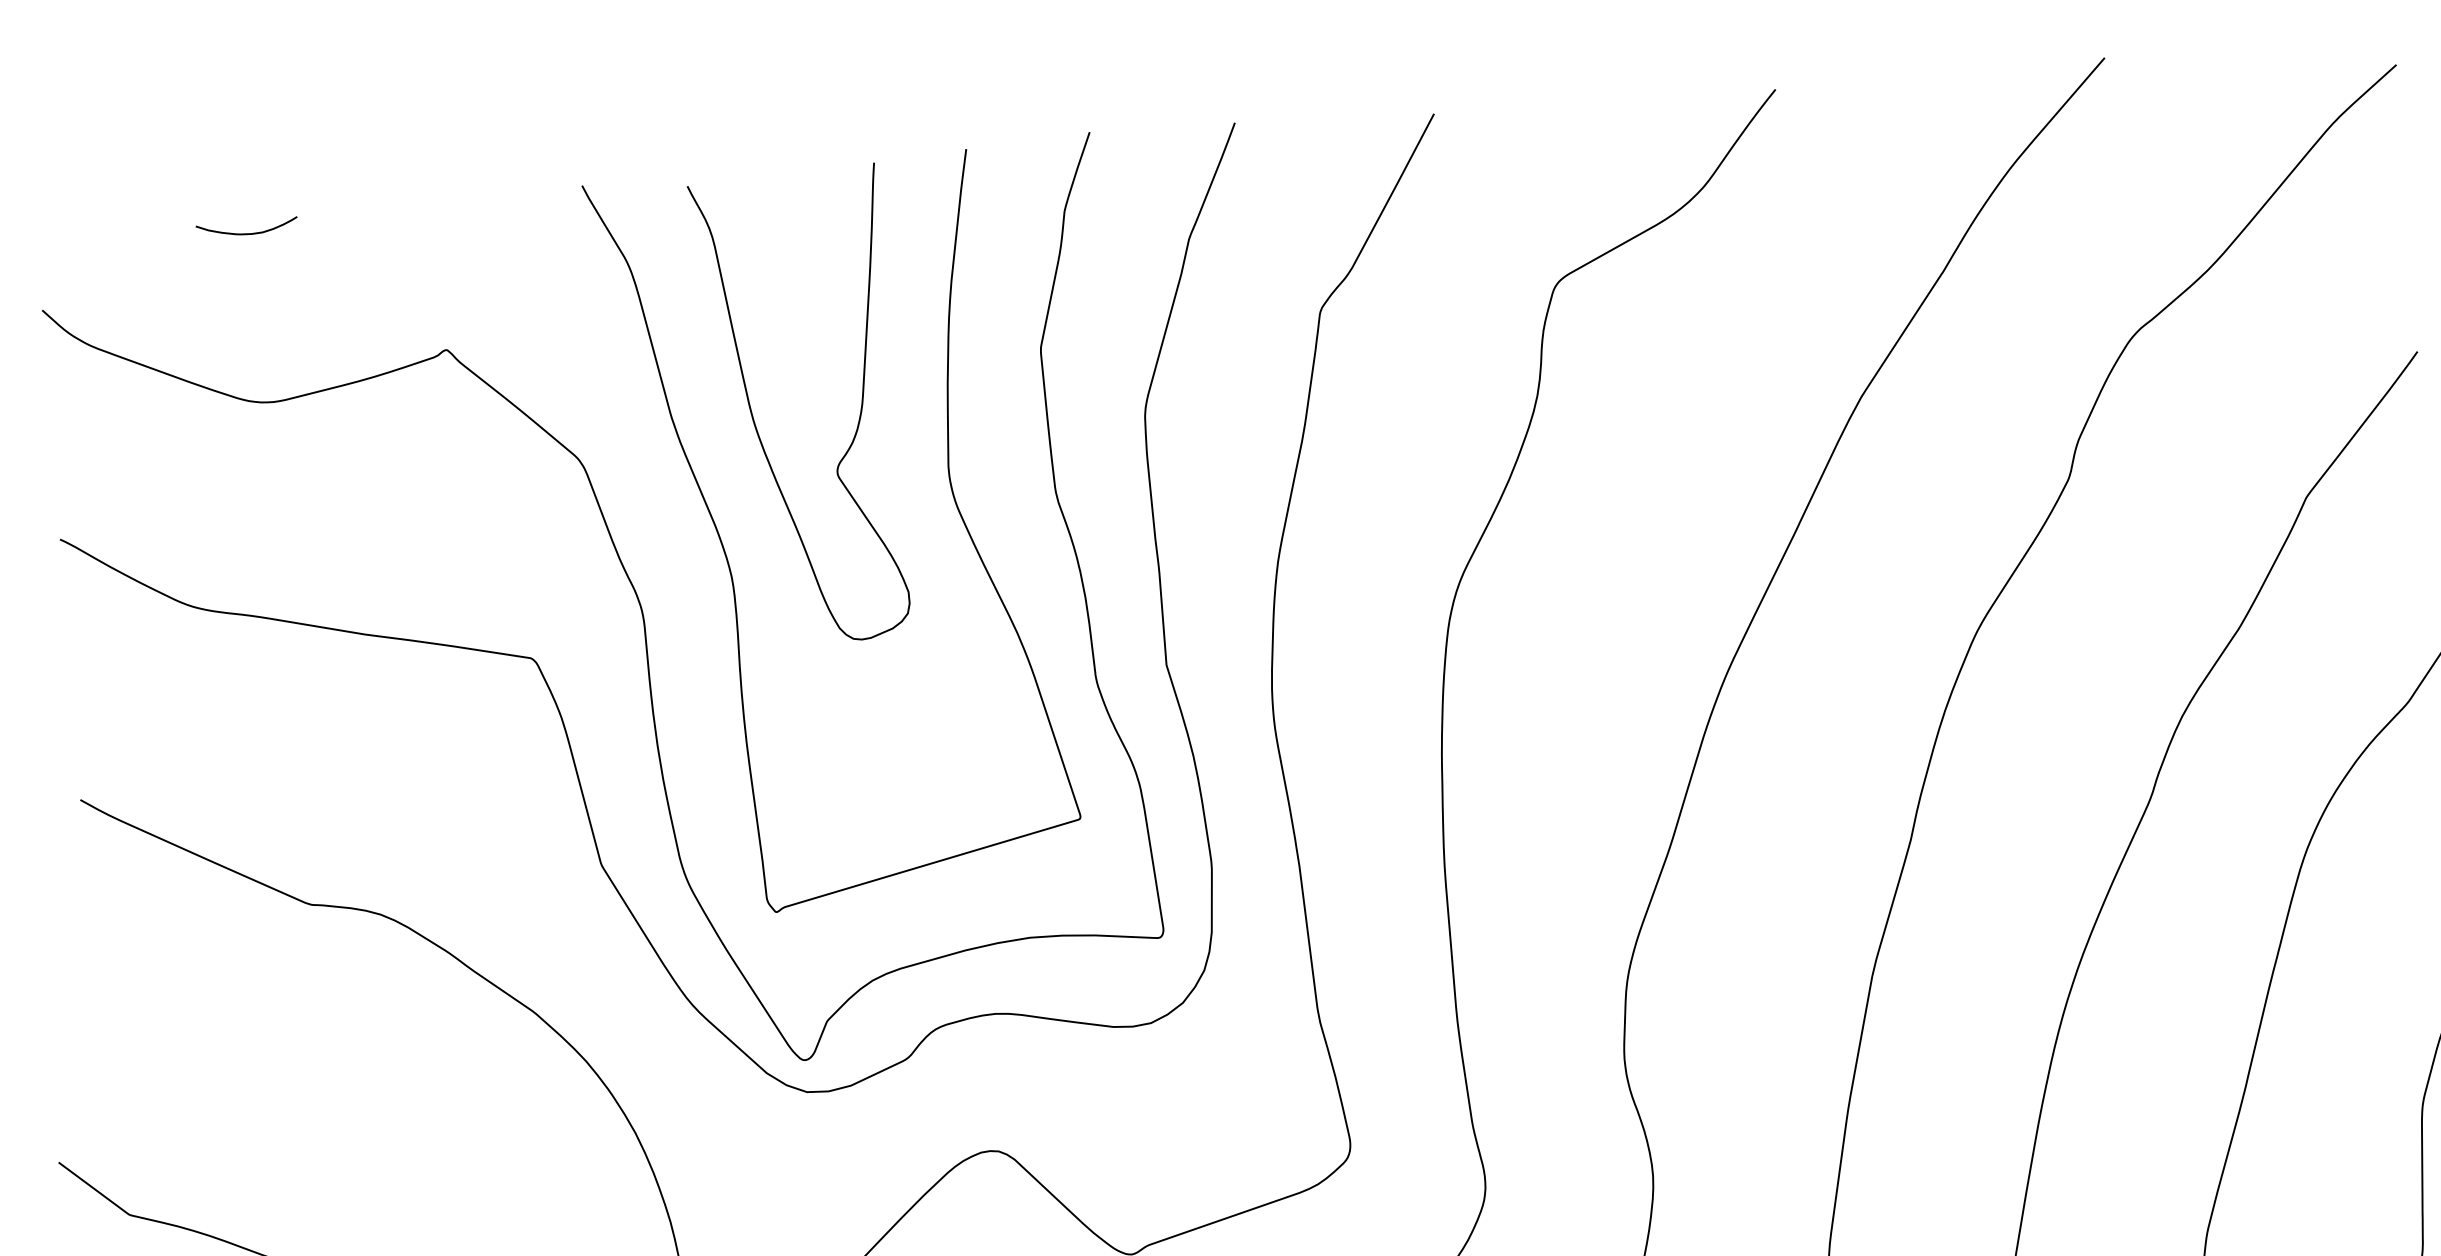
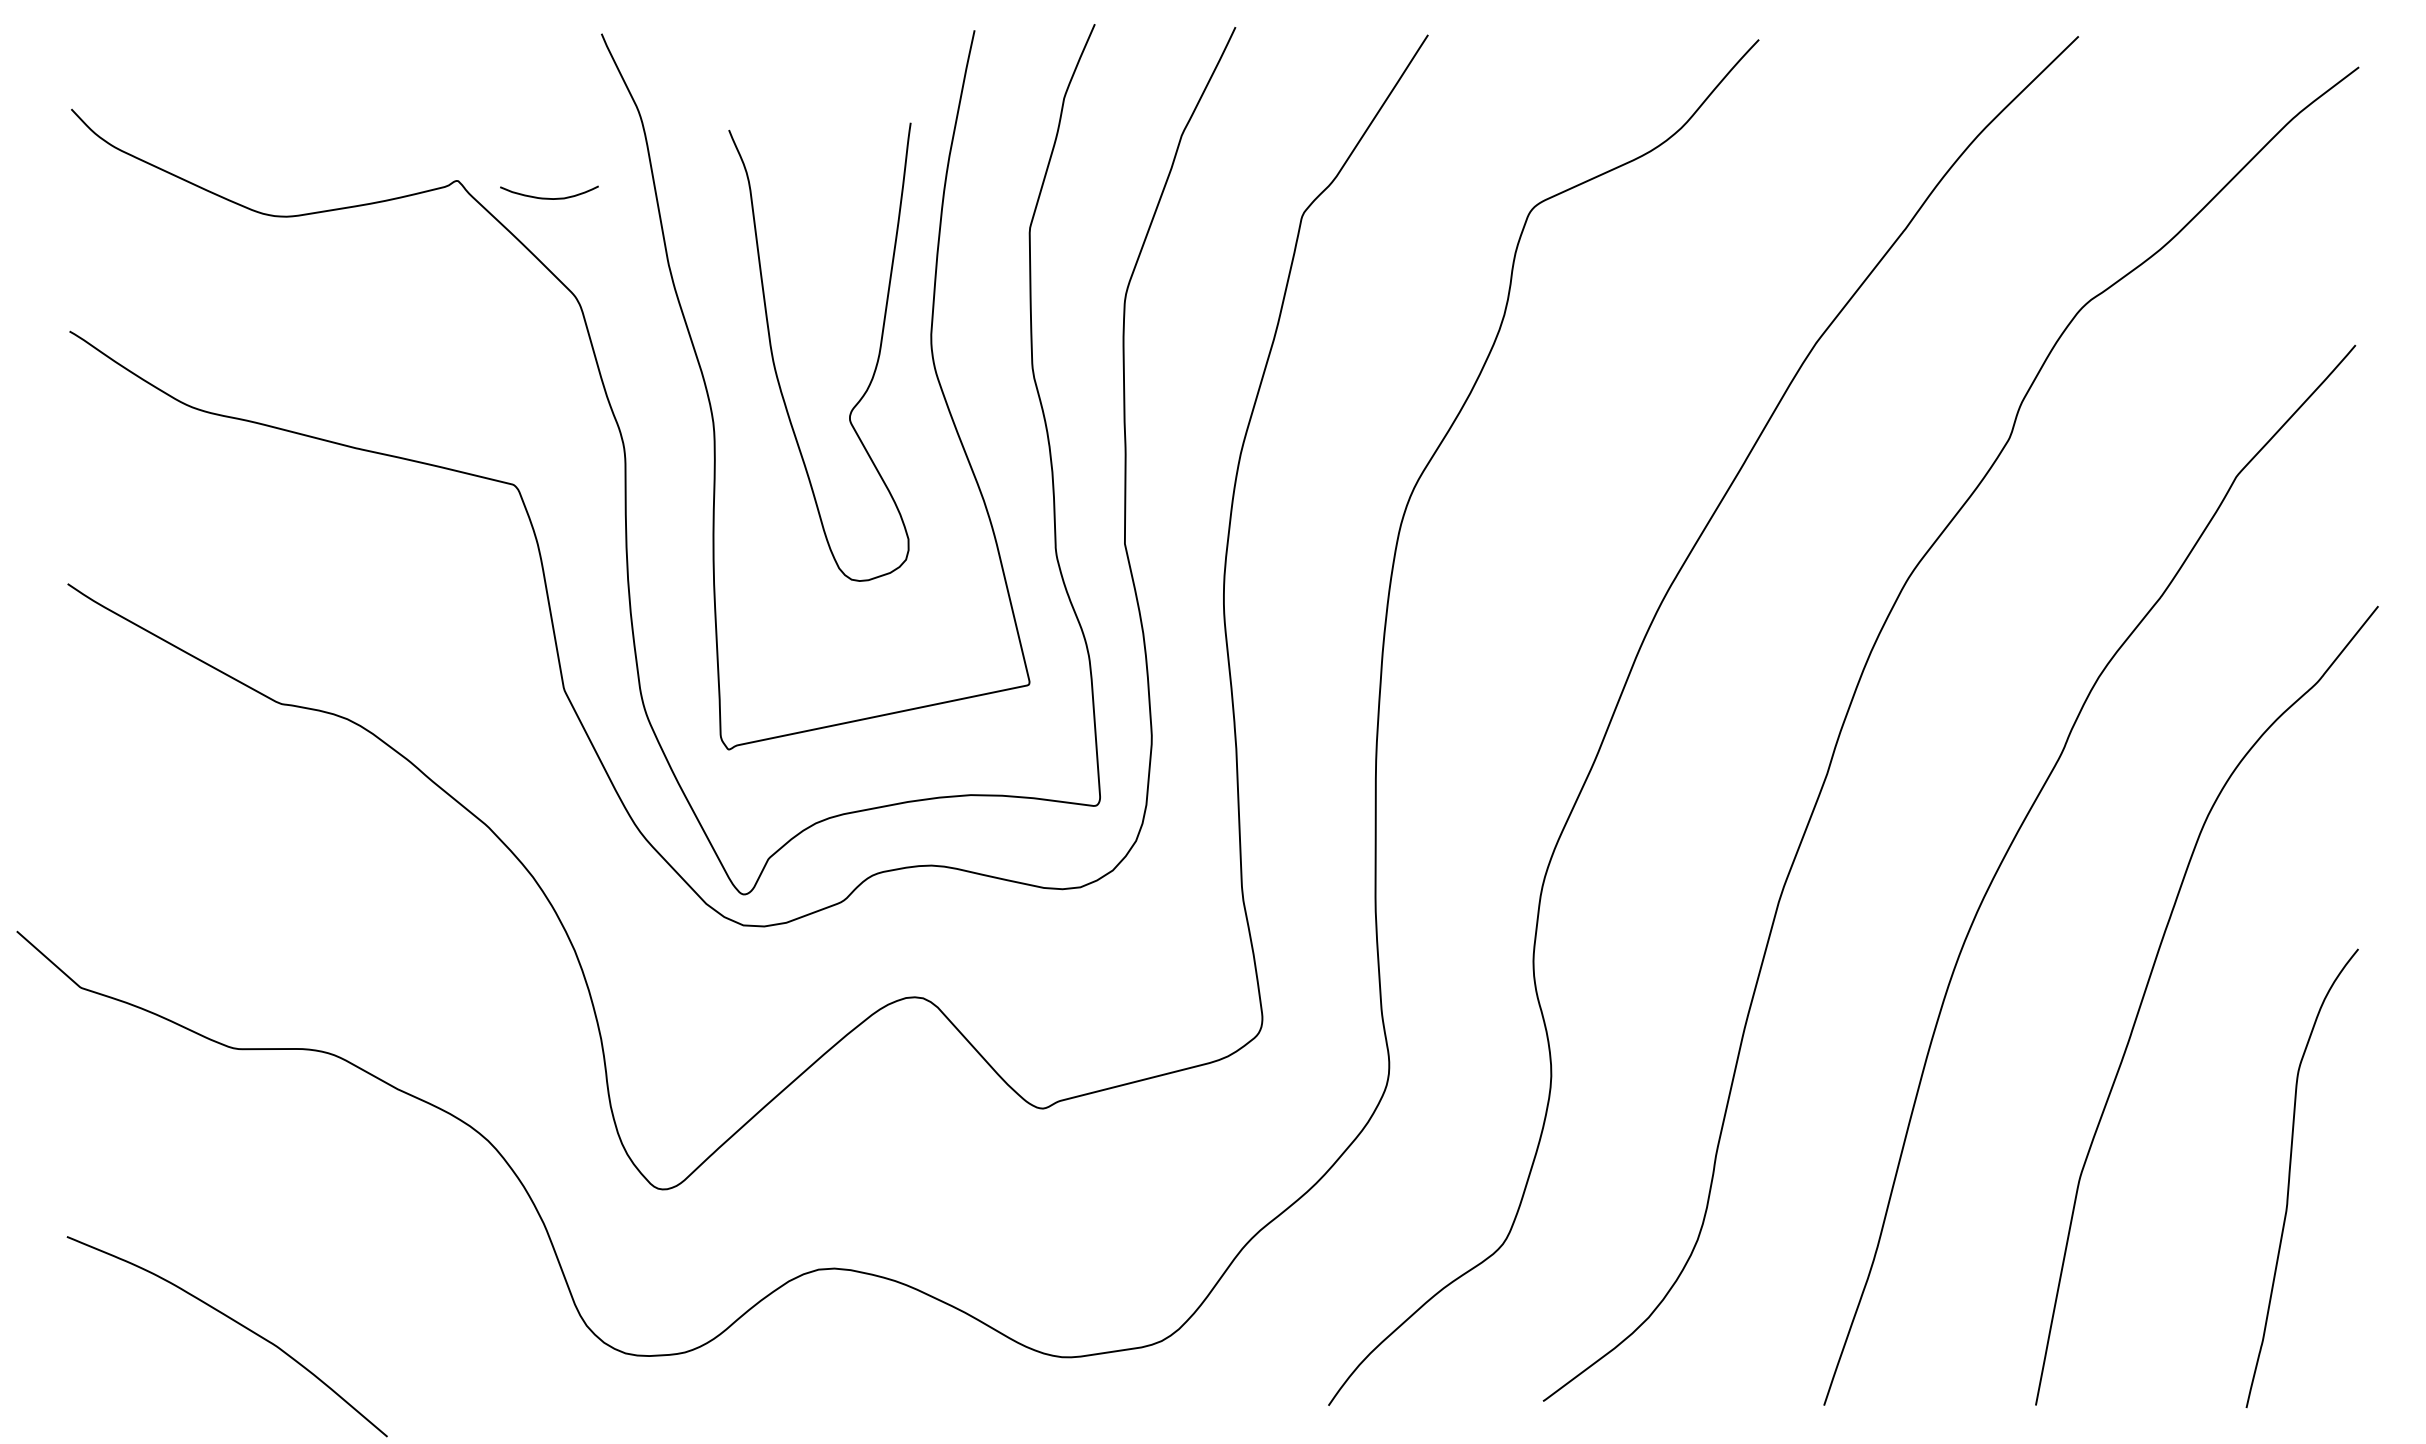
curve: (246, 232) -> (548, 197), moved
curve: (754, 419) -> (774, 360), moved

